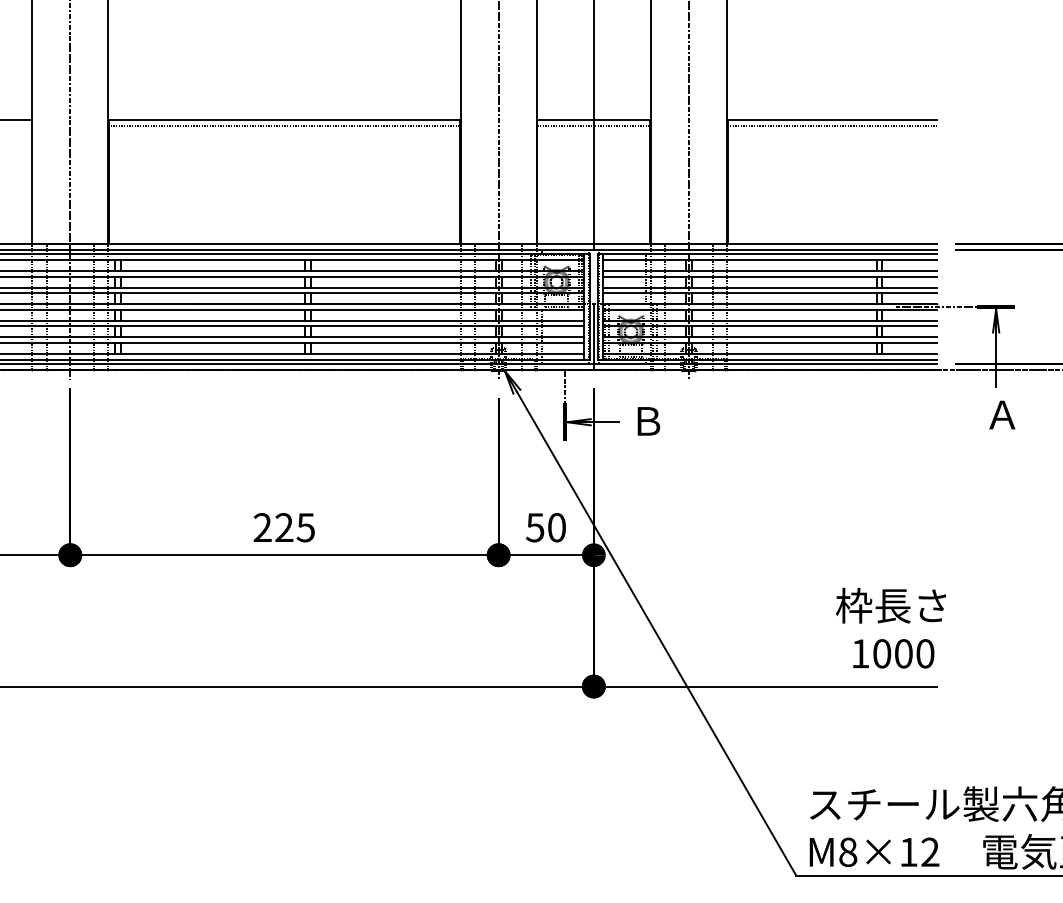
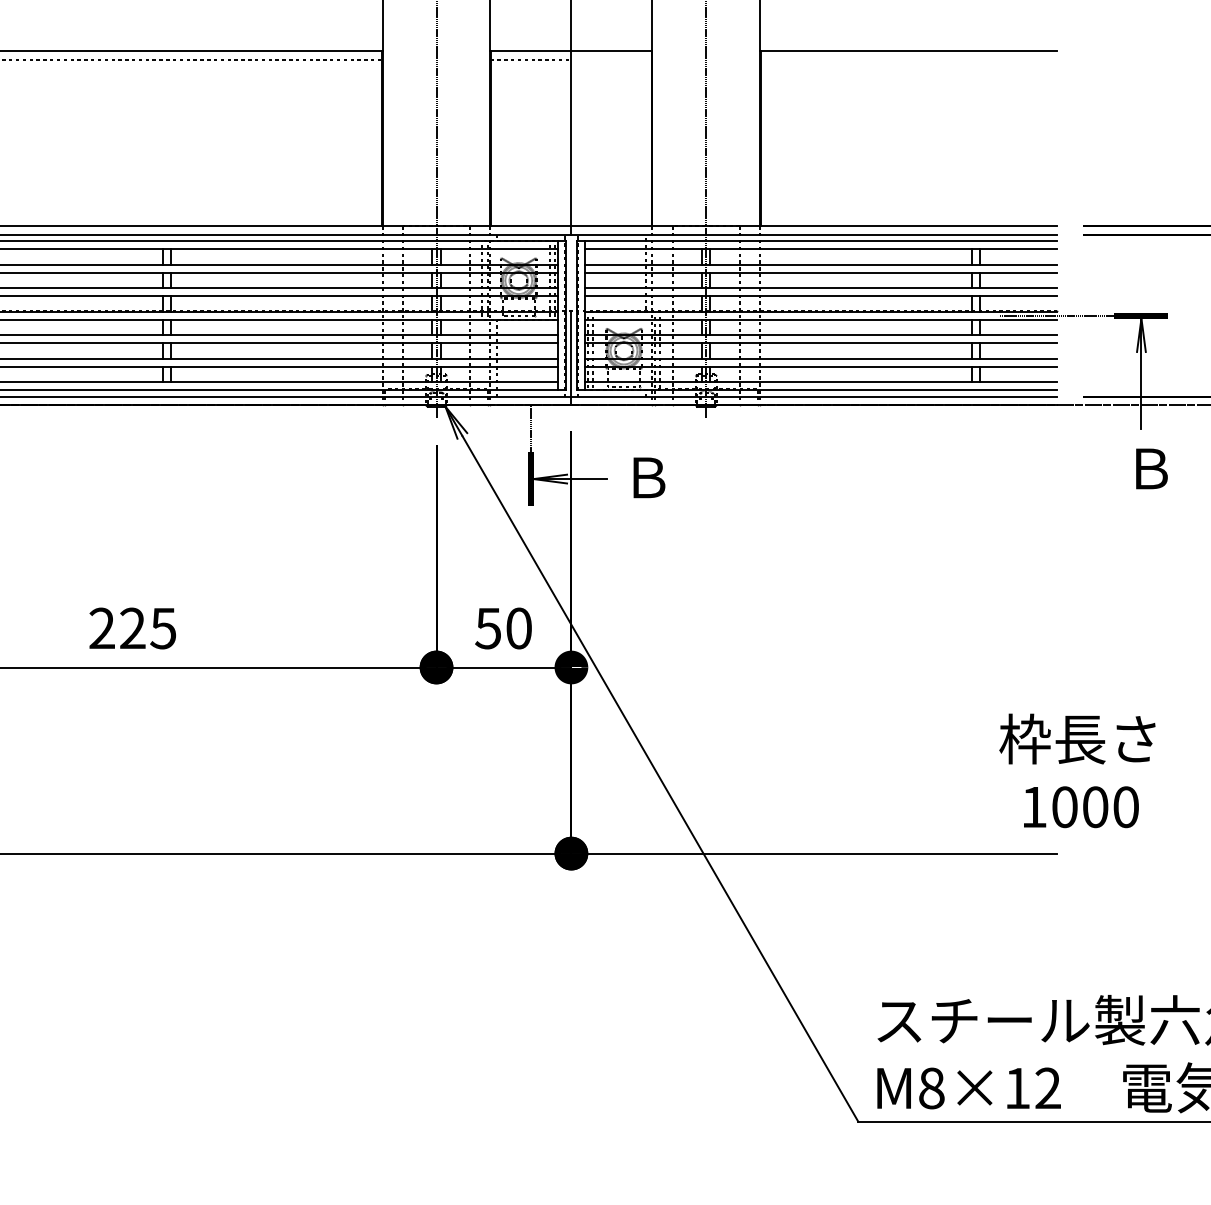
line: (621, 126) -> (610, 60), removed
line: (831, 126) -> (908, 60), removed
text: (1002, 414) -> (1150, 468), Ａ -> Ｂ
text: (890, 627) -> (1076, 769), moved

